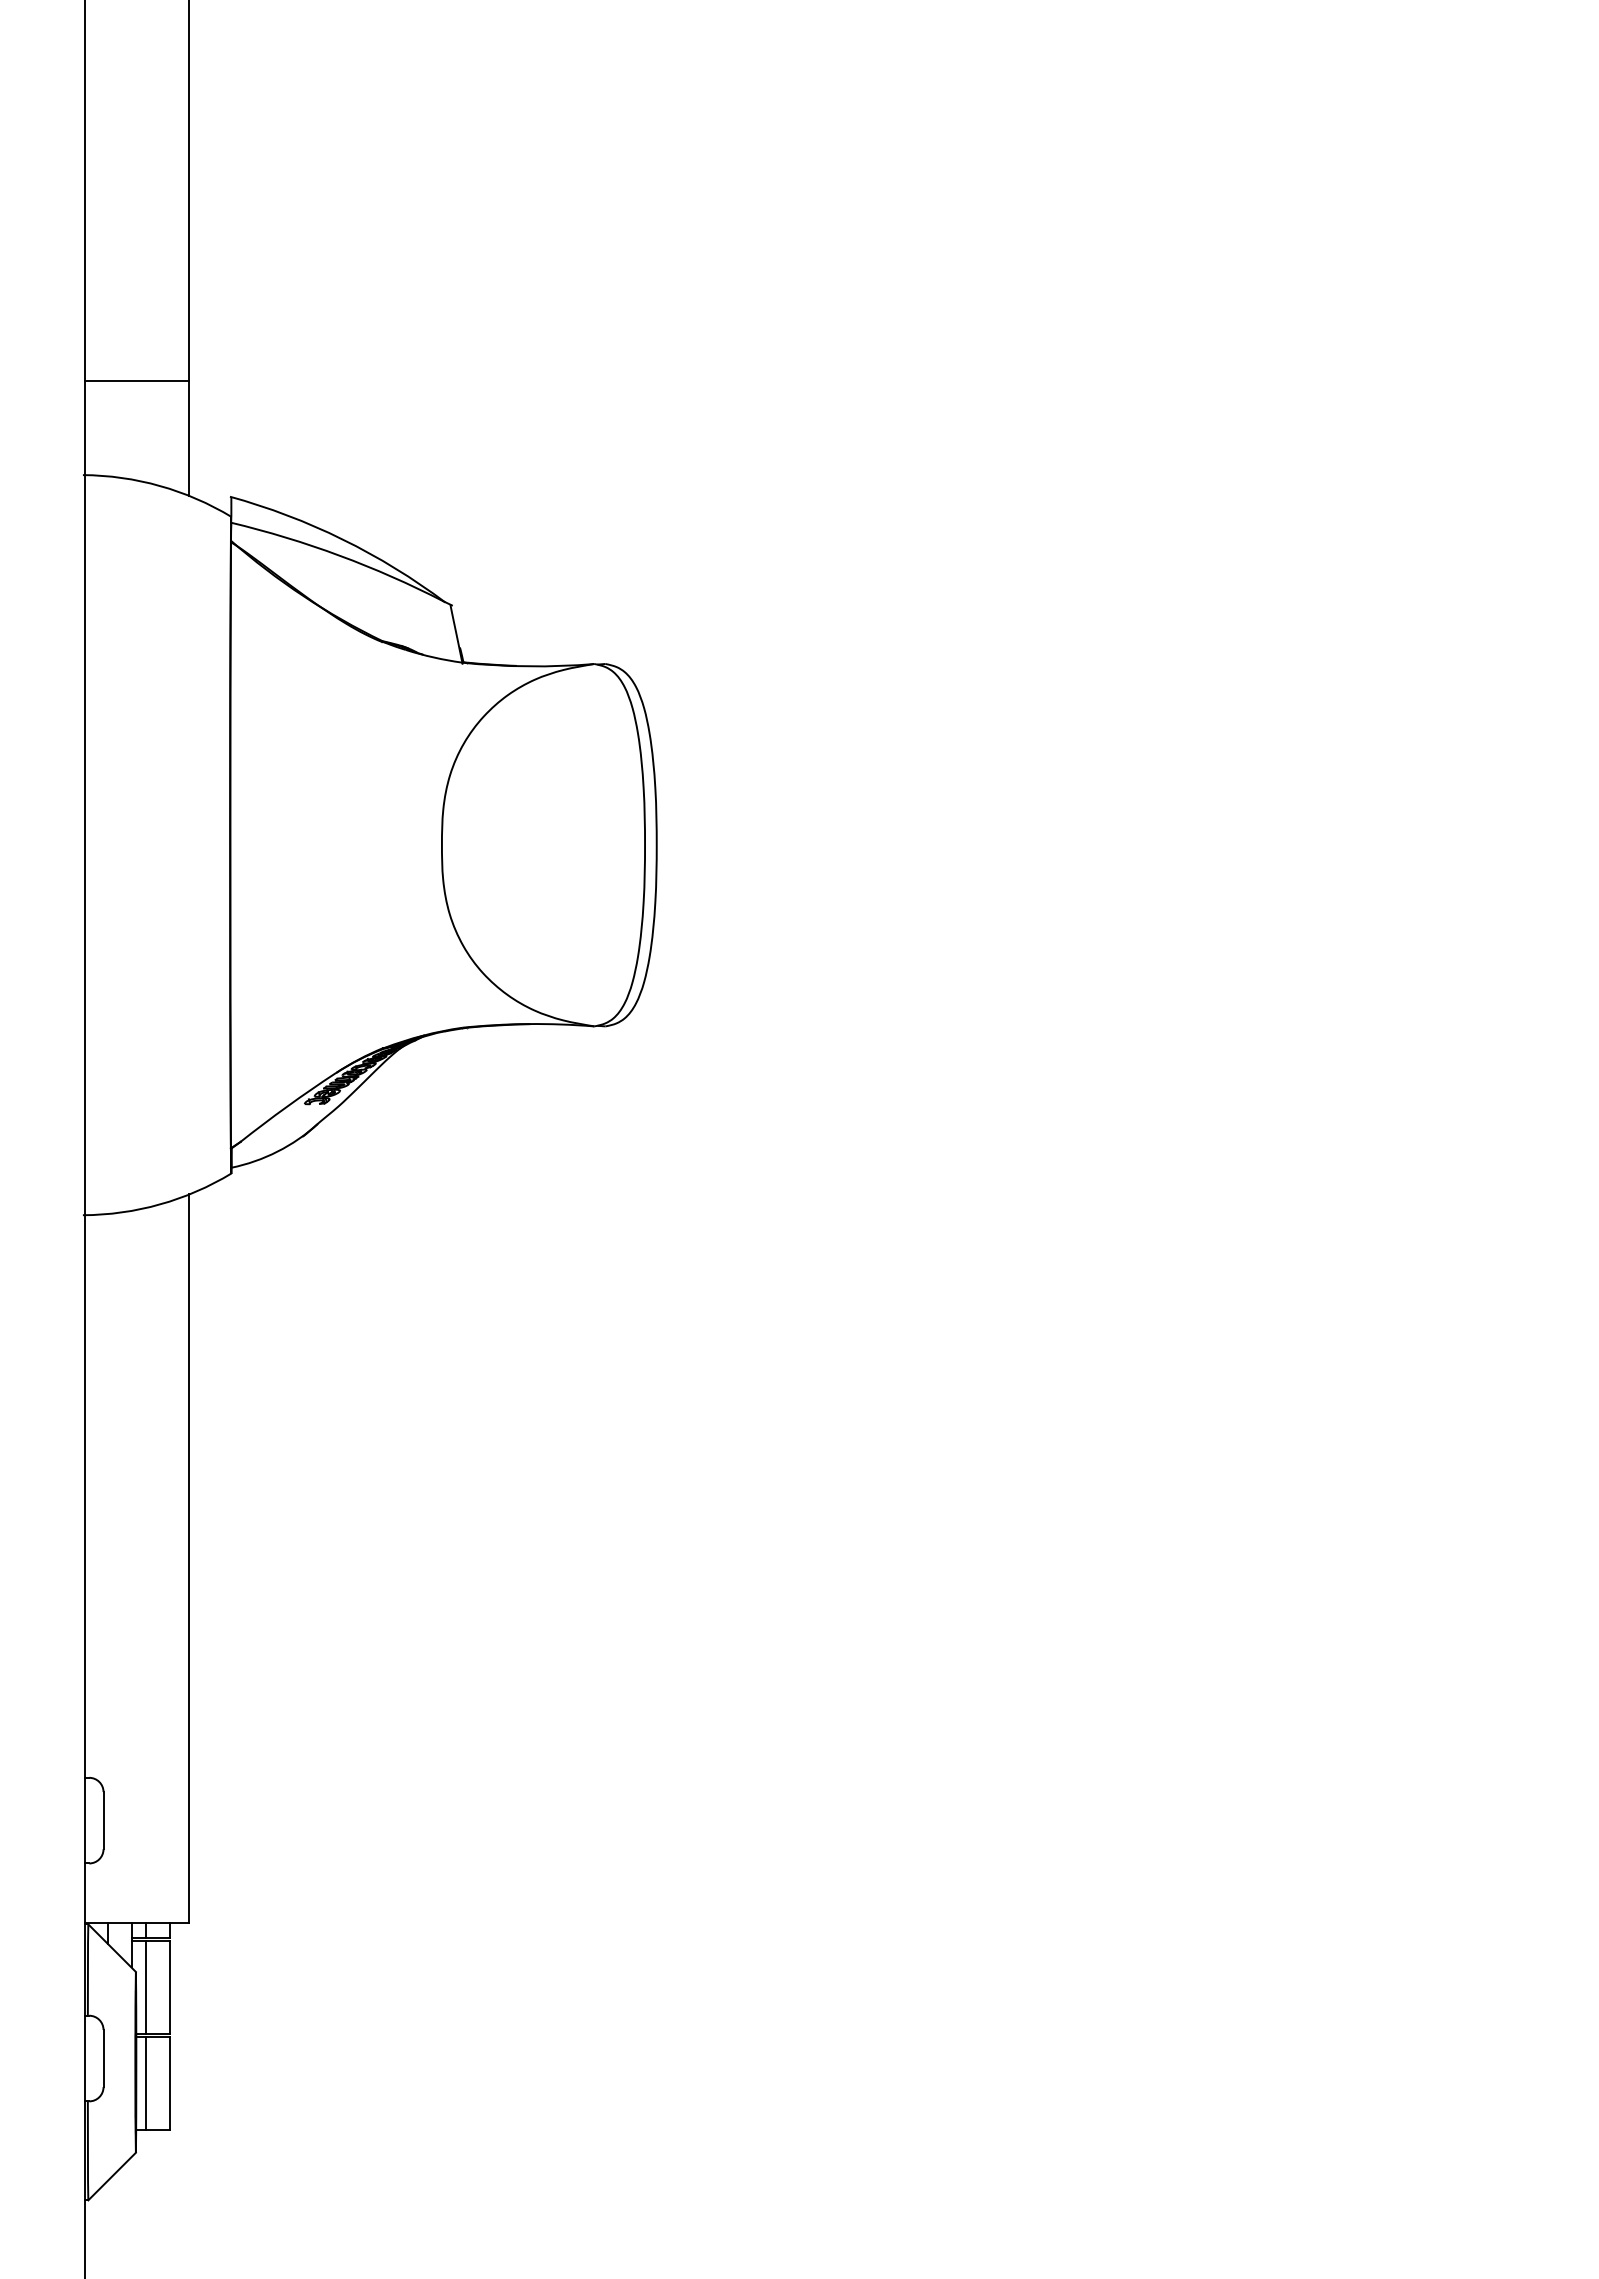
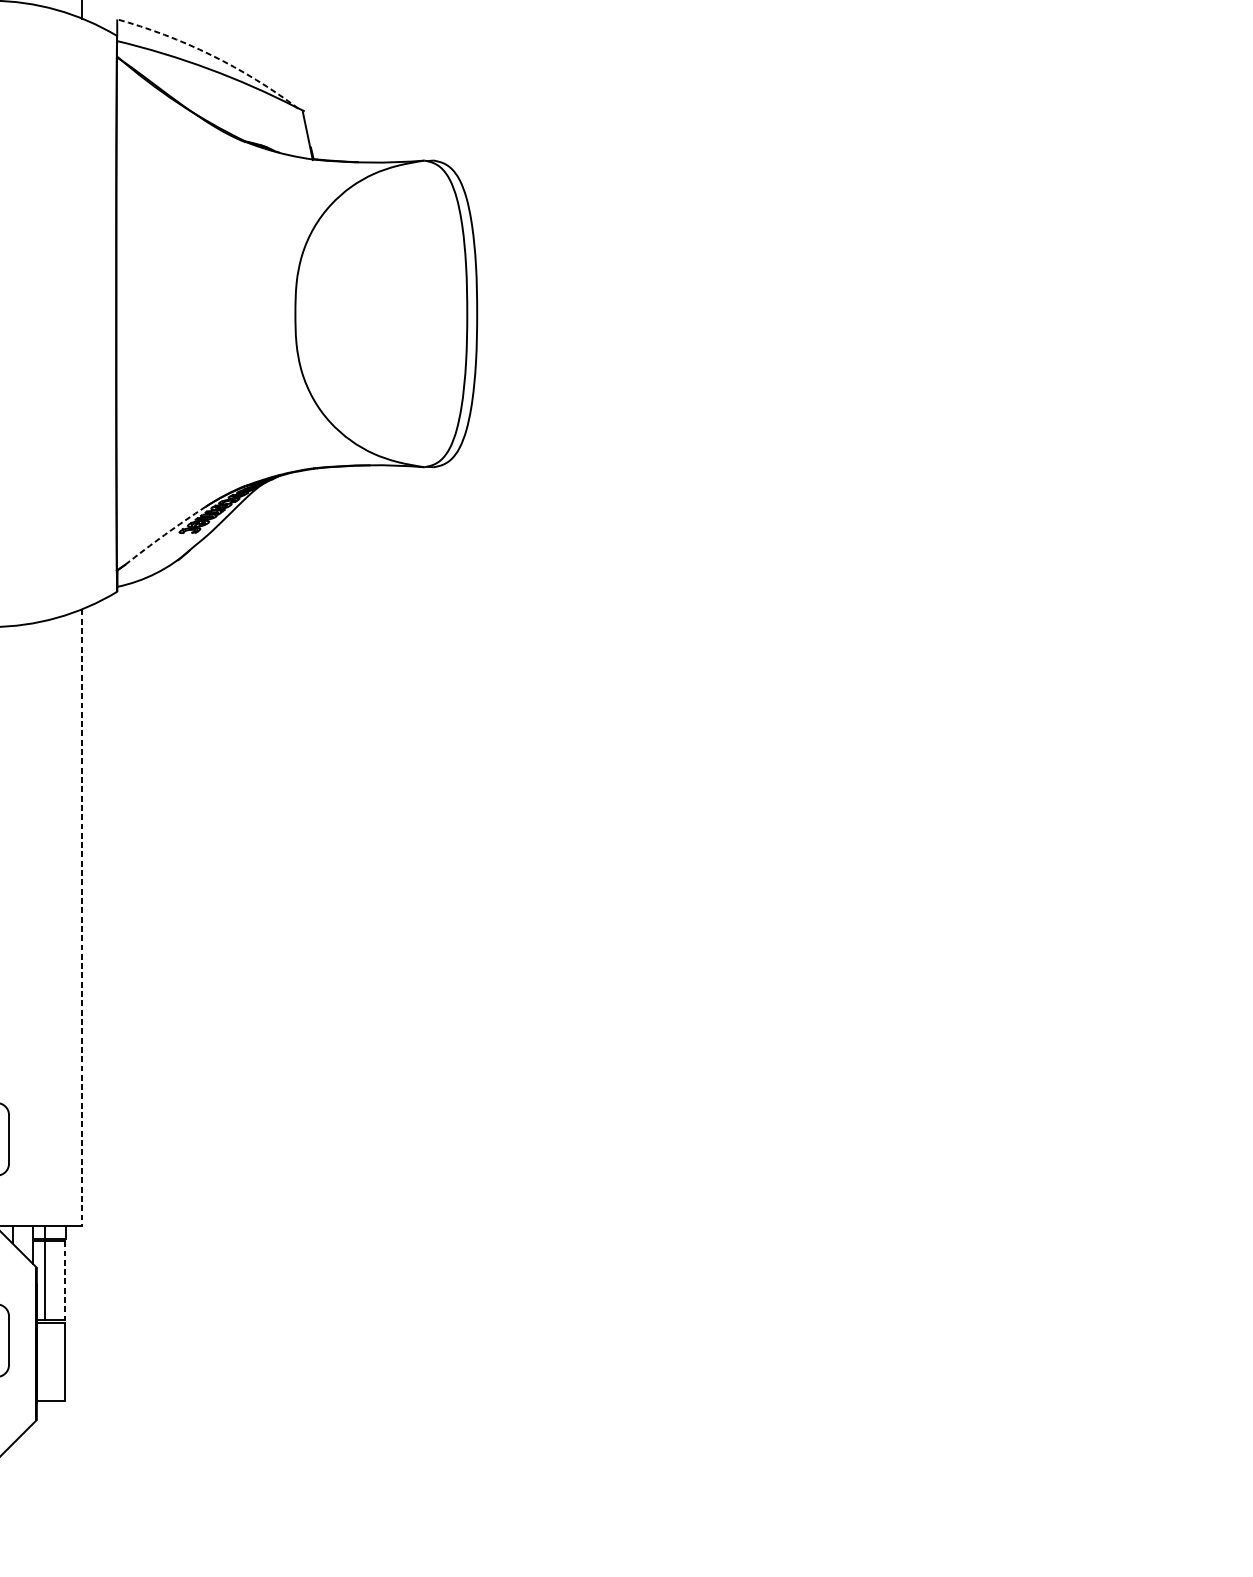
arc: (342, 539) -> (211, 55), solid -> dashed
arc: (287, 1106) -> (164, 535), solid -> dashed
line: (189, 1559) -> (81, 918), solid -> dashed
line: (170, 1987) -> (65, 1280), solid -> dashed
line: (146, 2083) -> (45, 1361), removed

